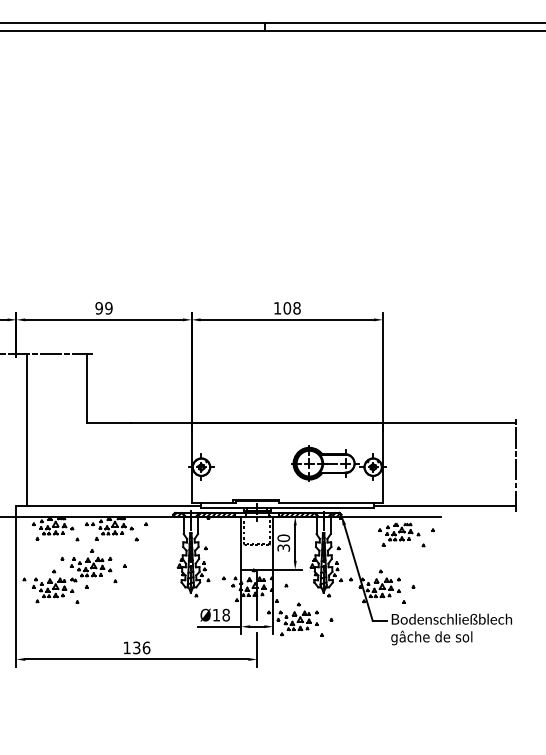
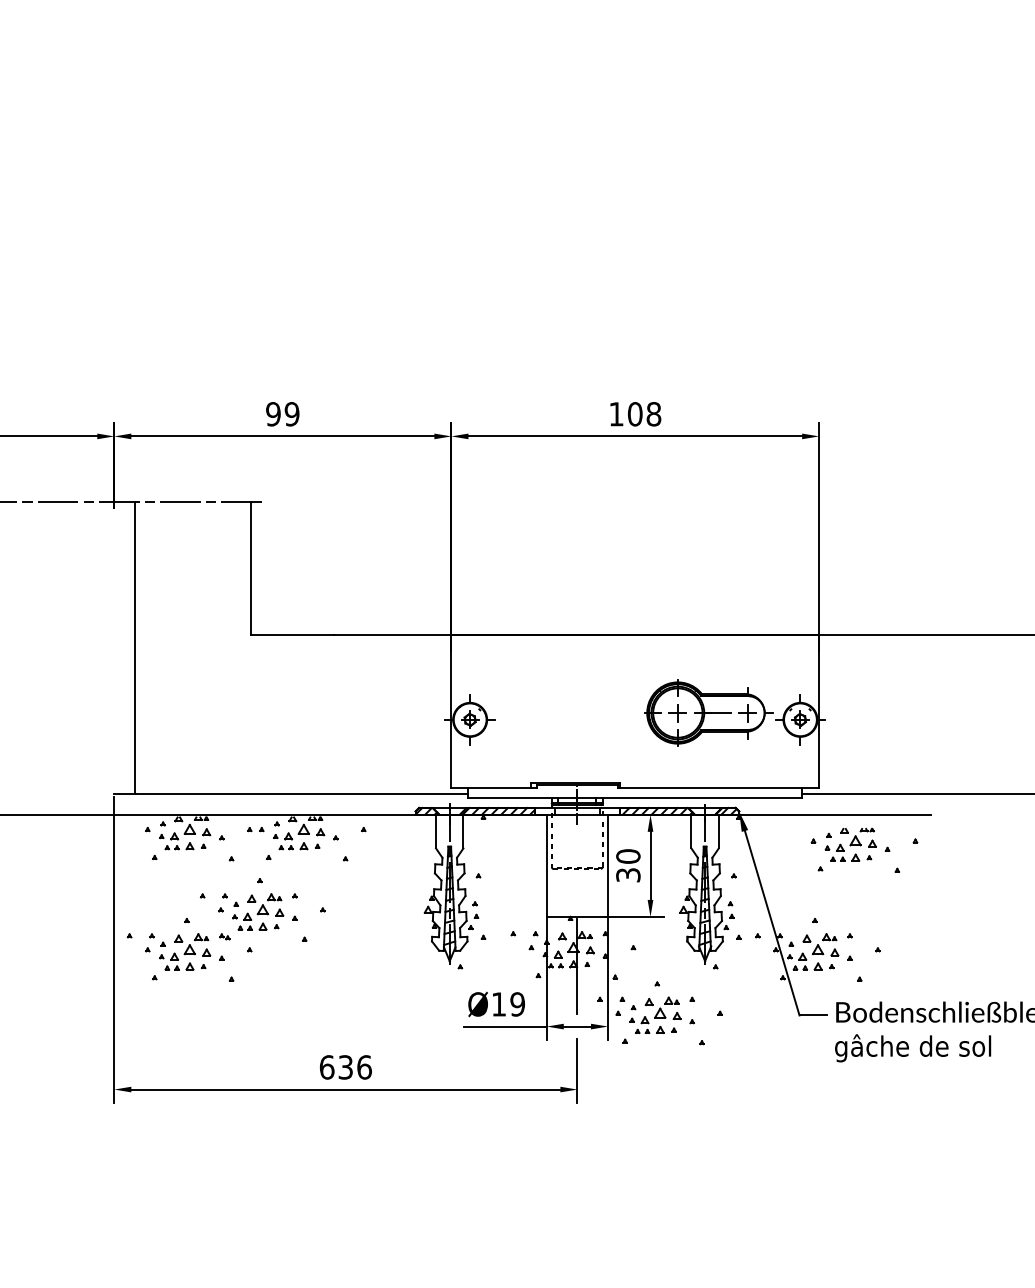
text: (225, 615) -> (516, 1005), Ø18 -> Ø19
text: (126, 647) -> (325, 1066), 136 -> 636

